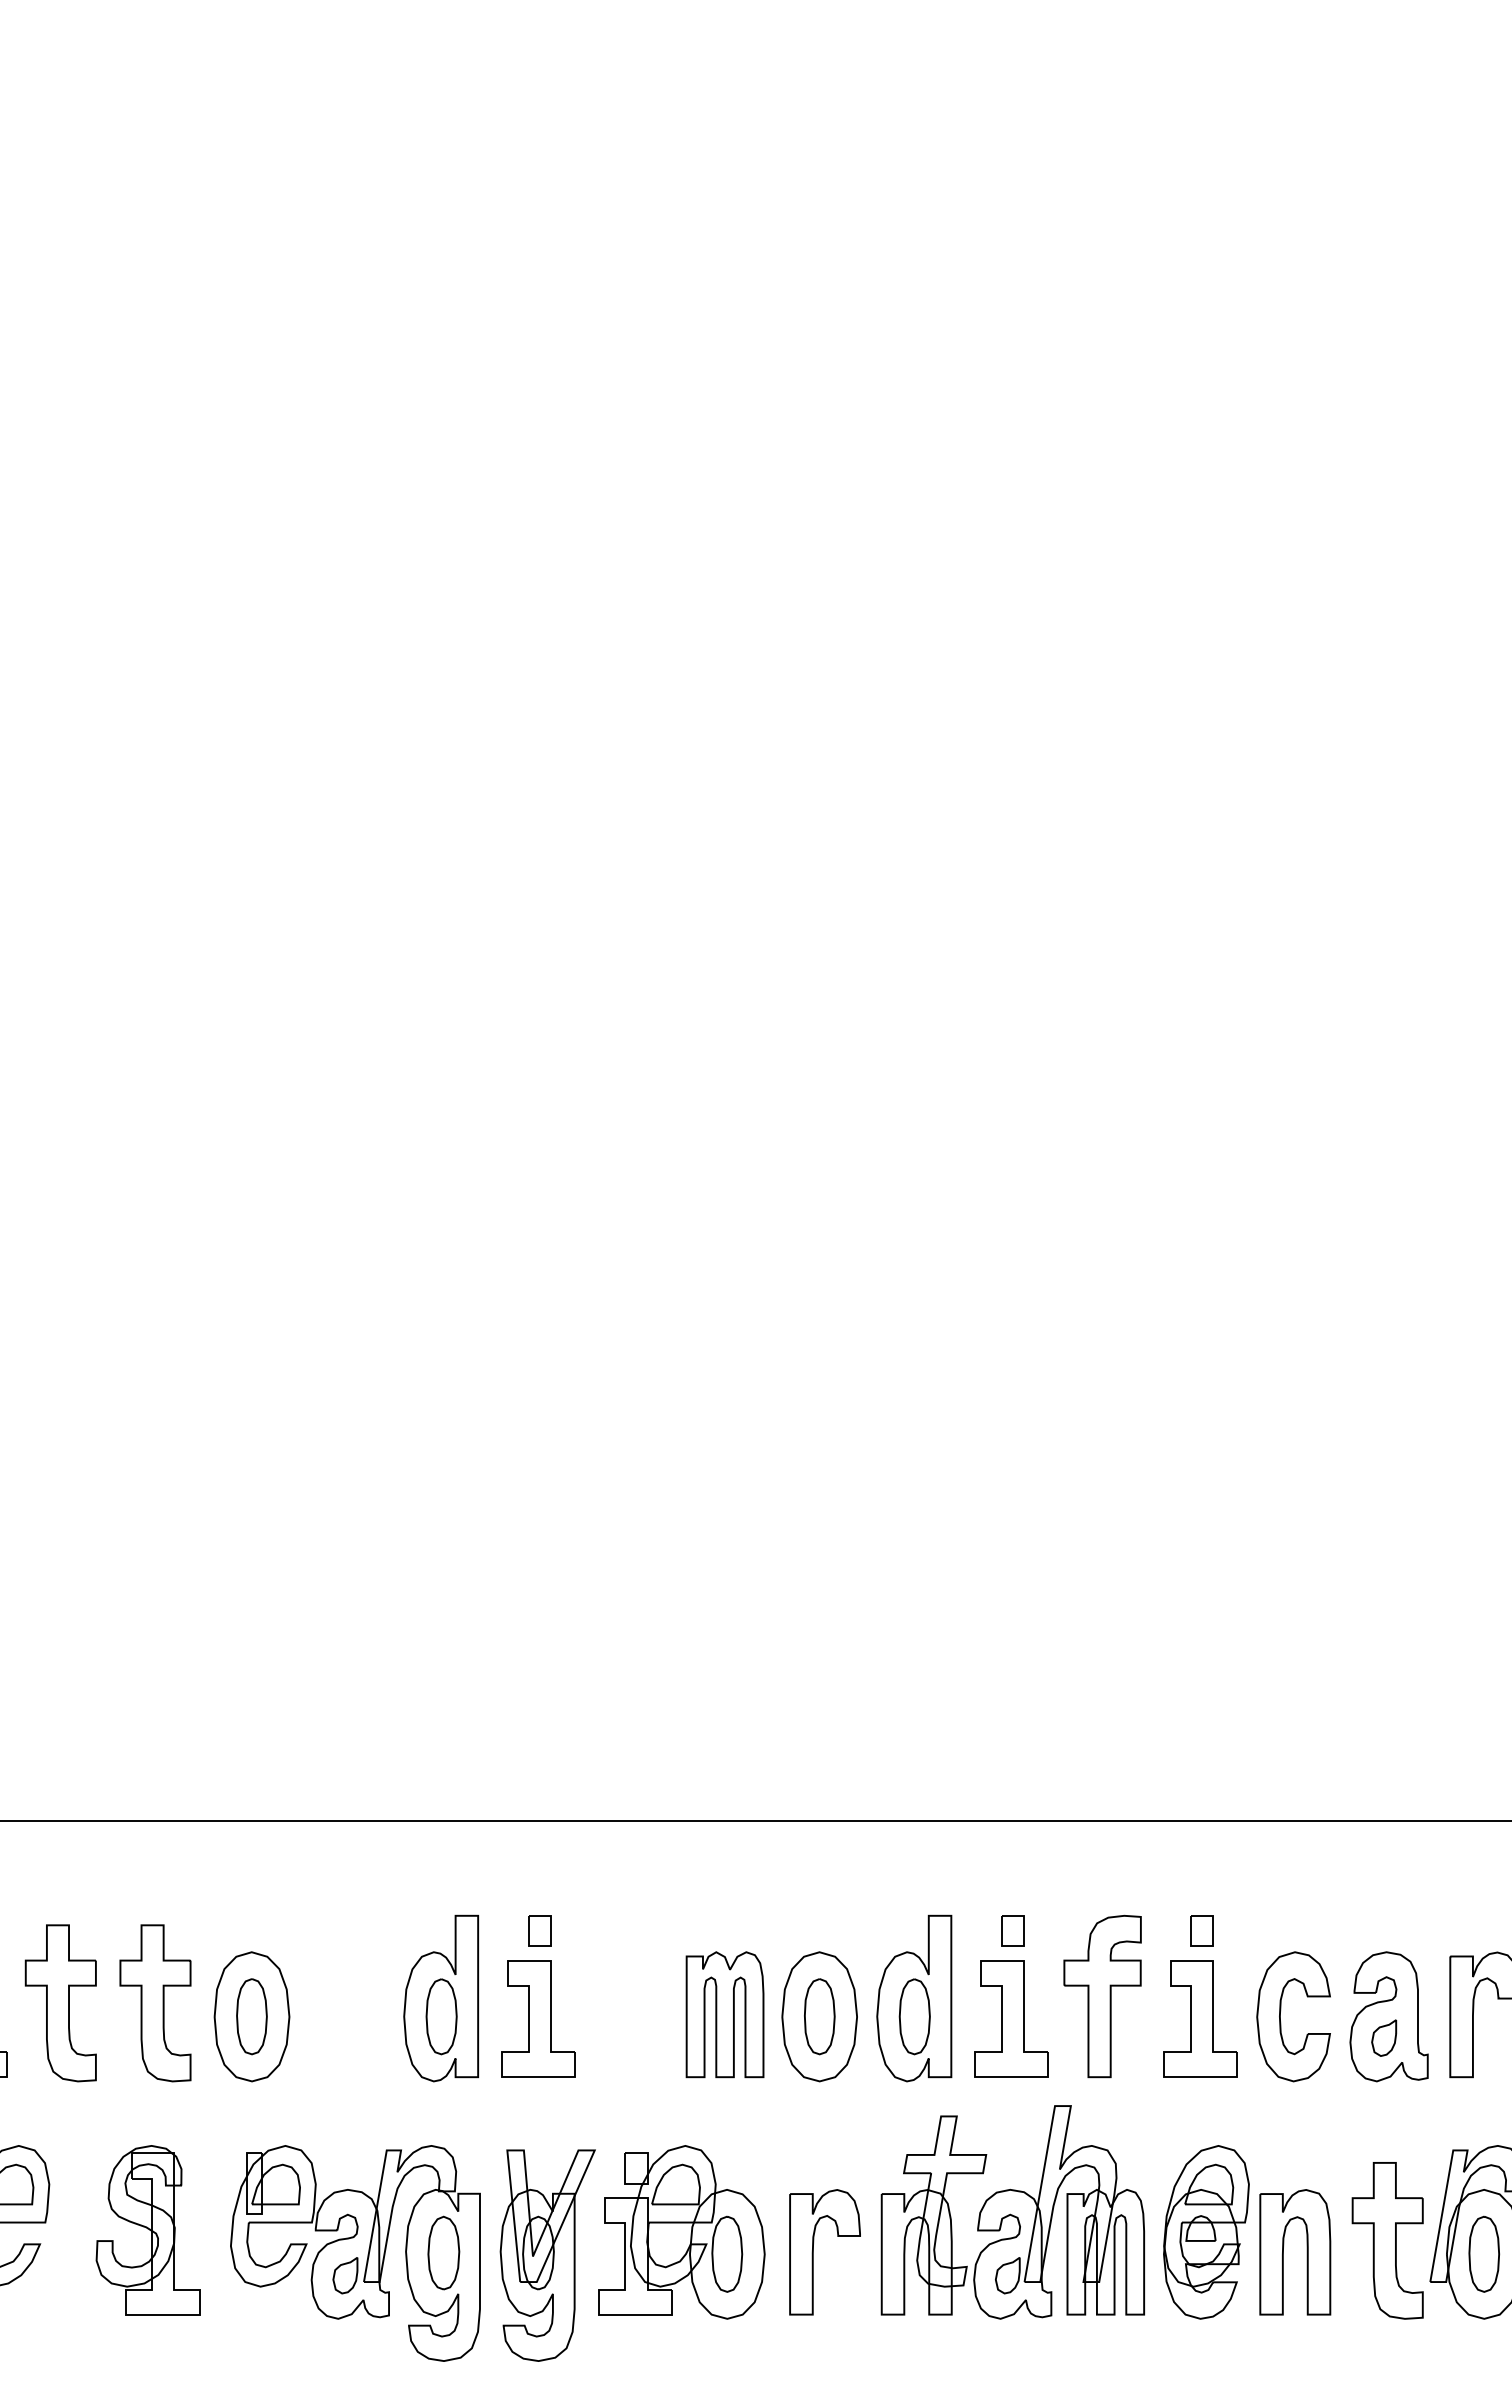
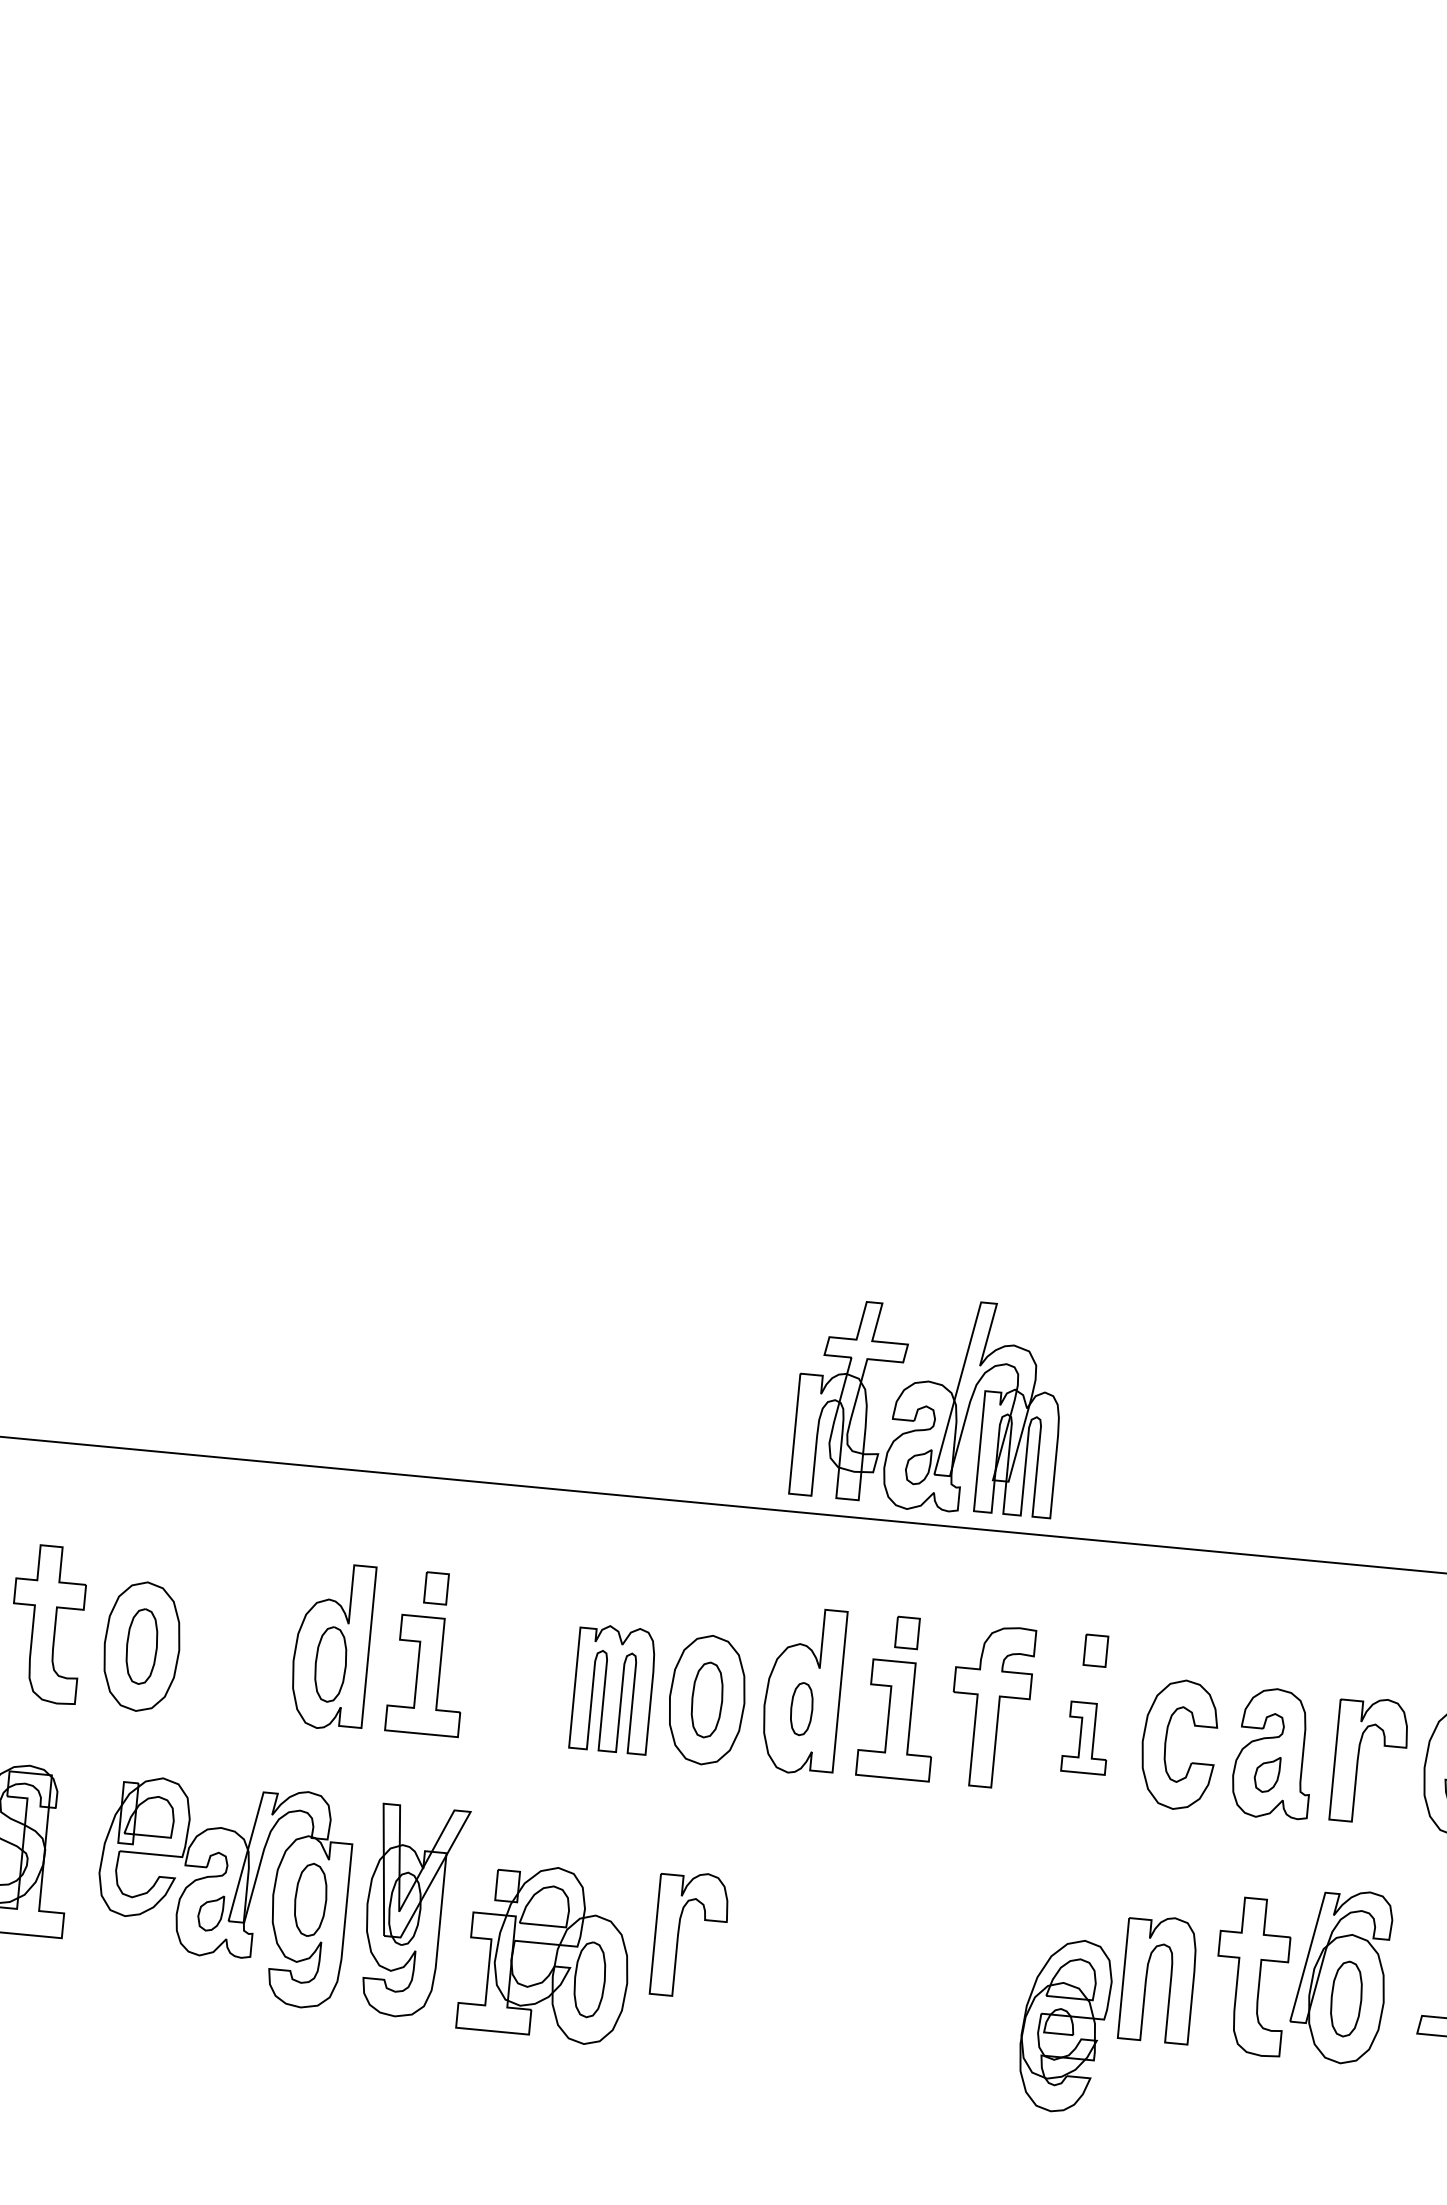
part: (914, 2016) -> (801, 1708), size x0.7
part: (1200, 2018) -> (1086, 1737), size x0.6
part: (1012, 2212) -> (928, 1404), moved
part: (681, 2232) -> (546, 1953), moved
part: (1206, 2232) -> (1064, 2025), moved

